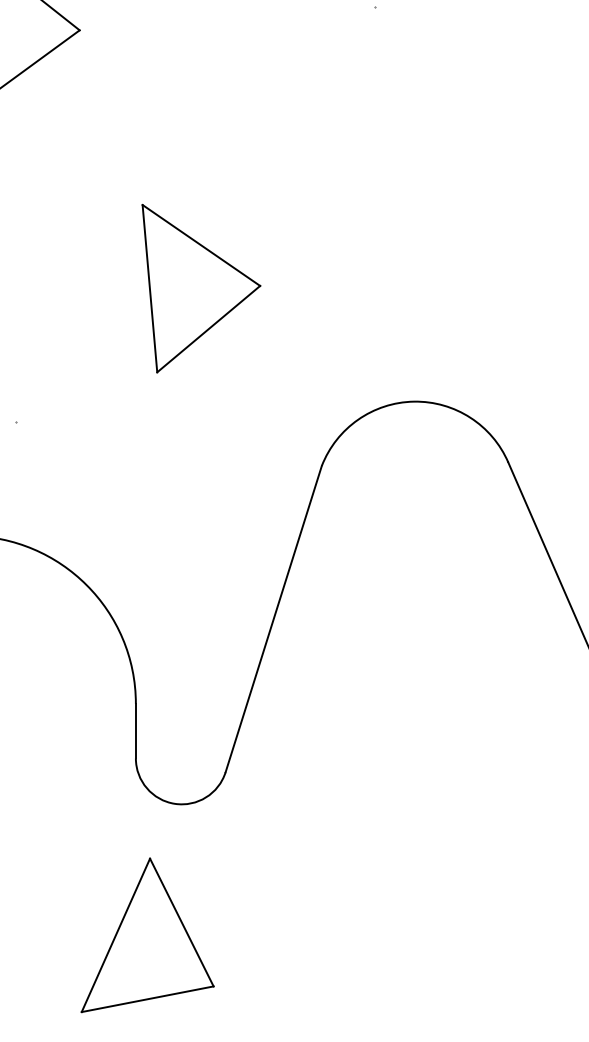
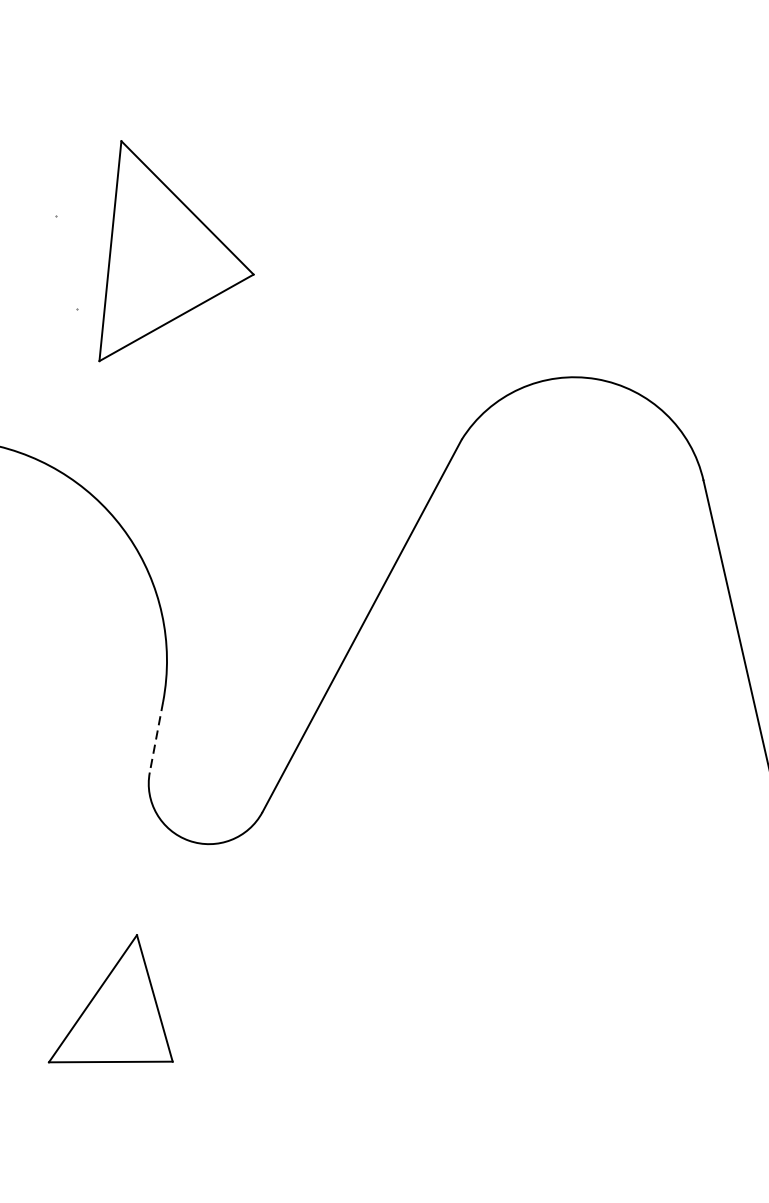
part: (201, 288) -> (177, 263), moved
line: (135, 731) -> (155, 737), solid -> dashed
part: (147, 935) -> (121, 1004), size x0.7

